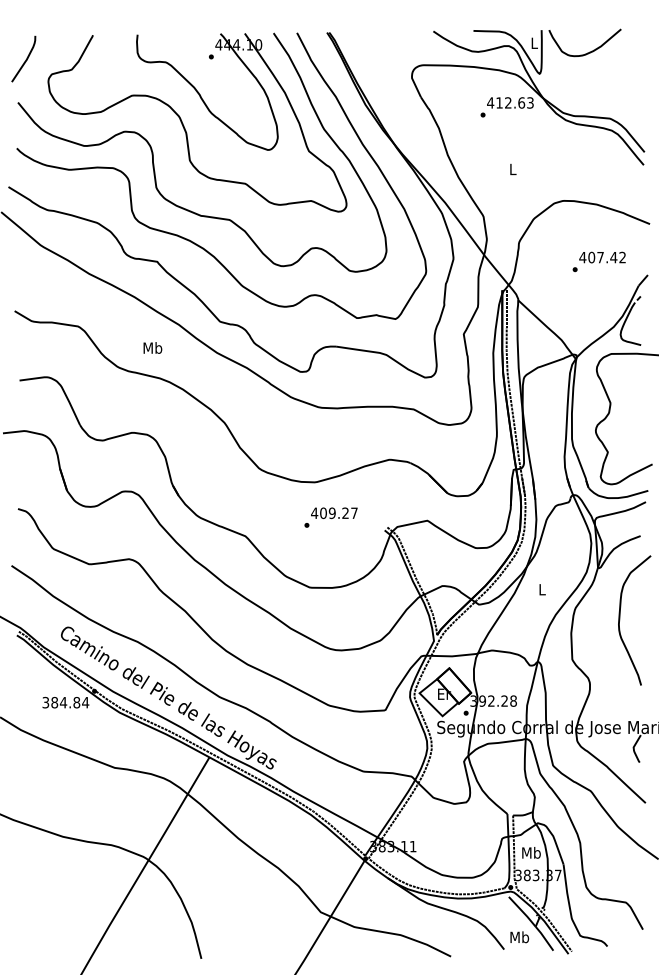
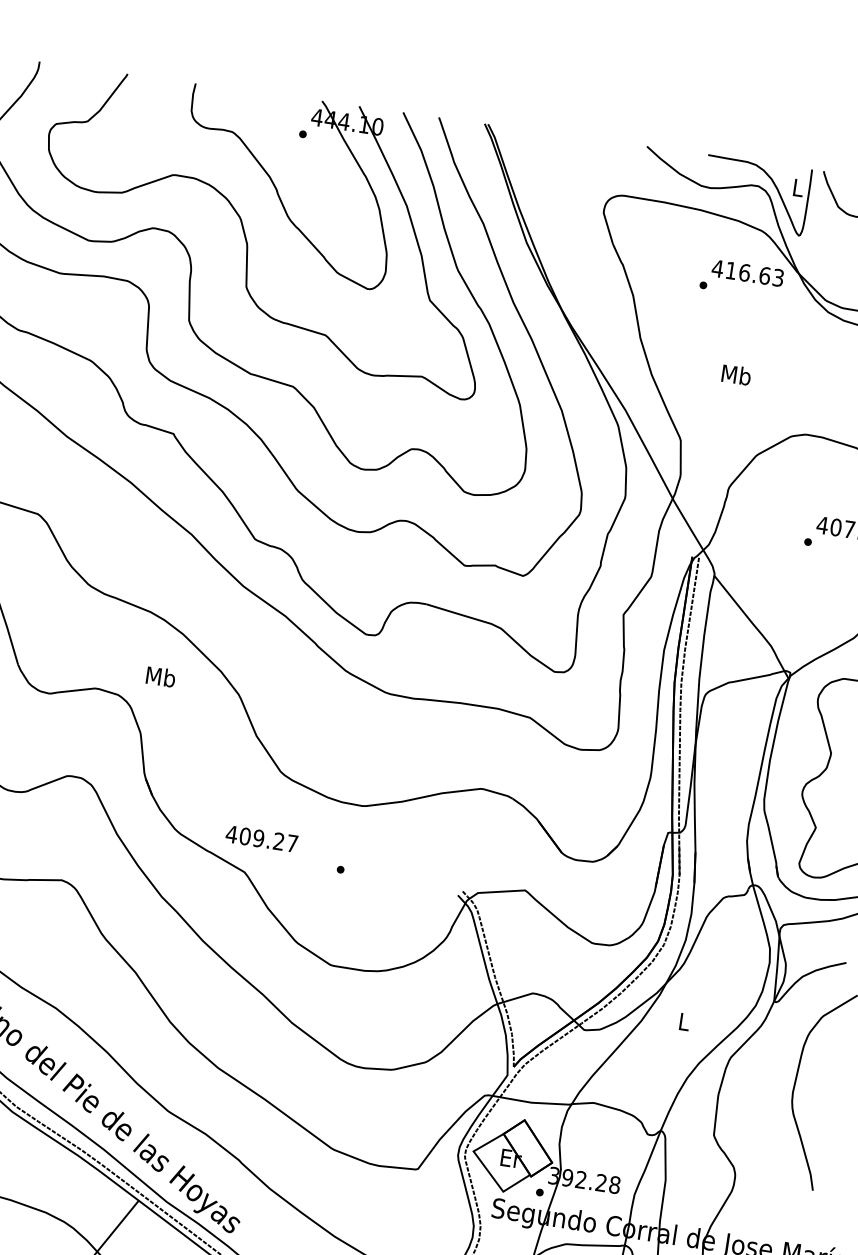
text: (508, 102) -> (745, 272), 412.63 -> 416.63
text: (512, 169) -> (735, 375), L -> Mb
text: (152, 347) -> (160, 676), moved
text: (334, 512) -> (262, 837), moved

